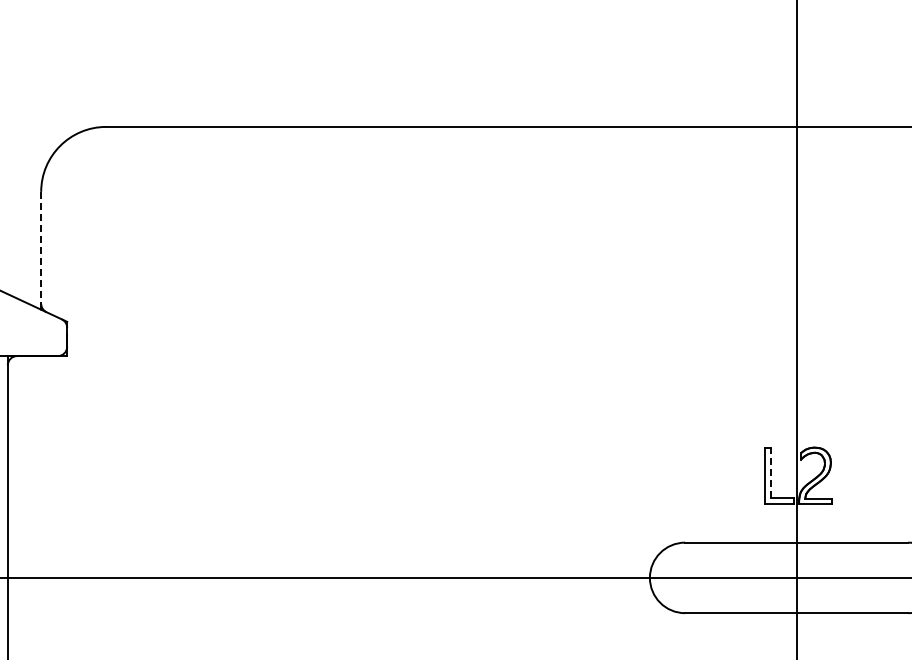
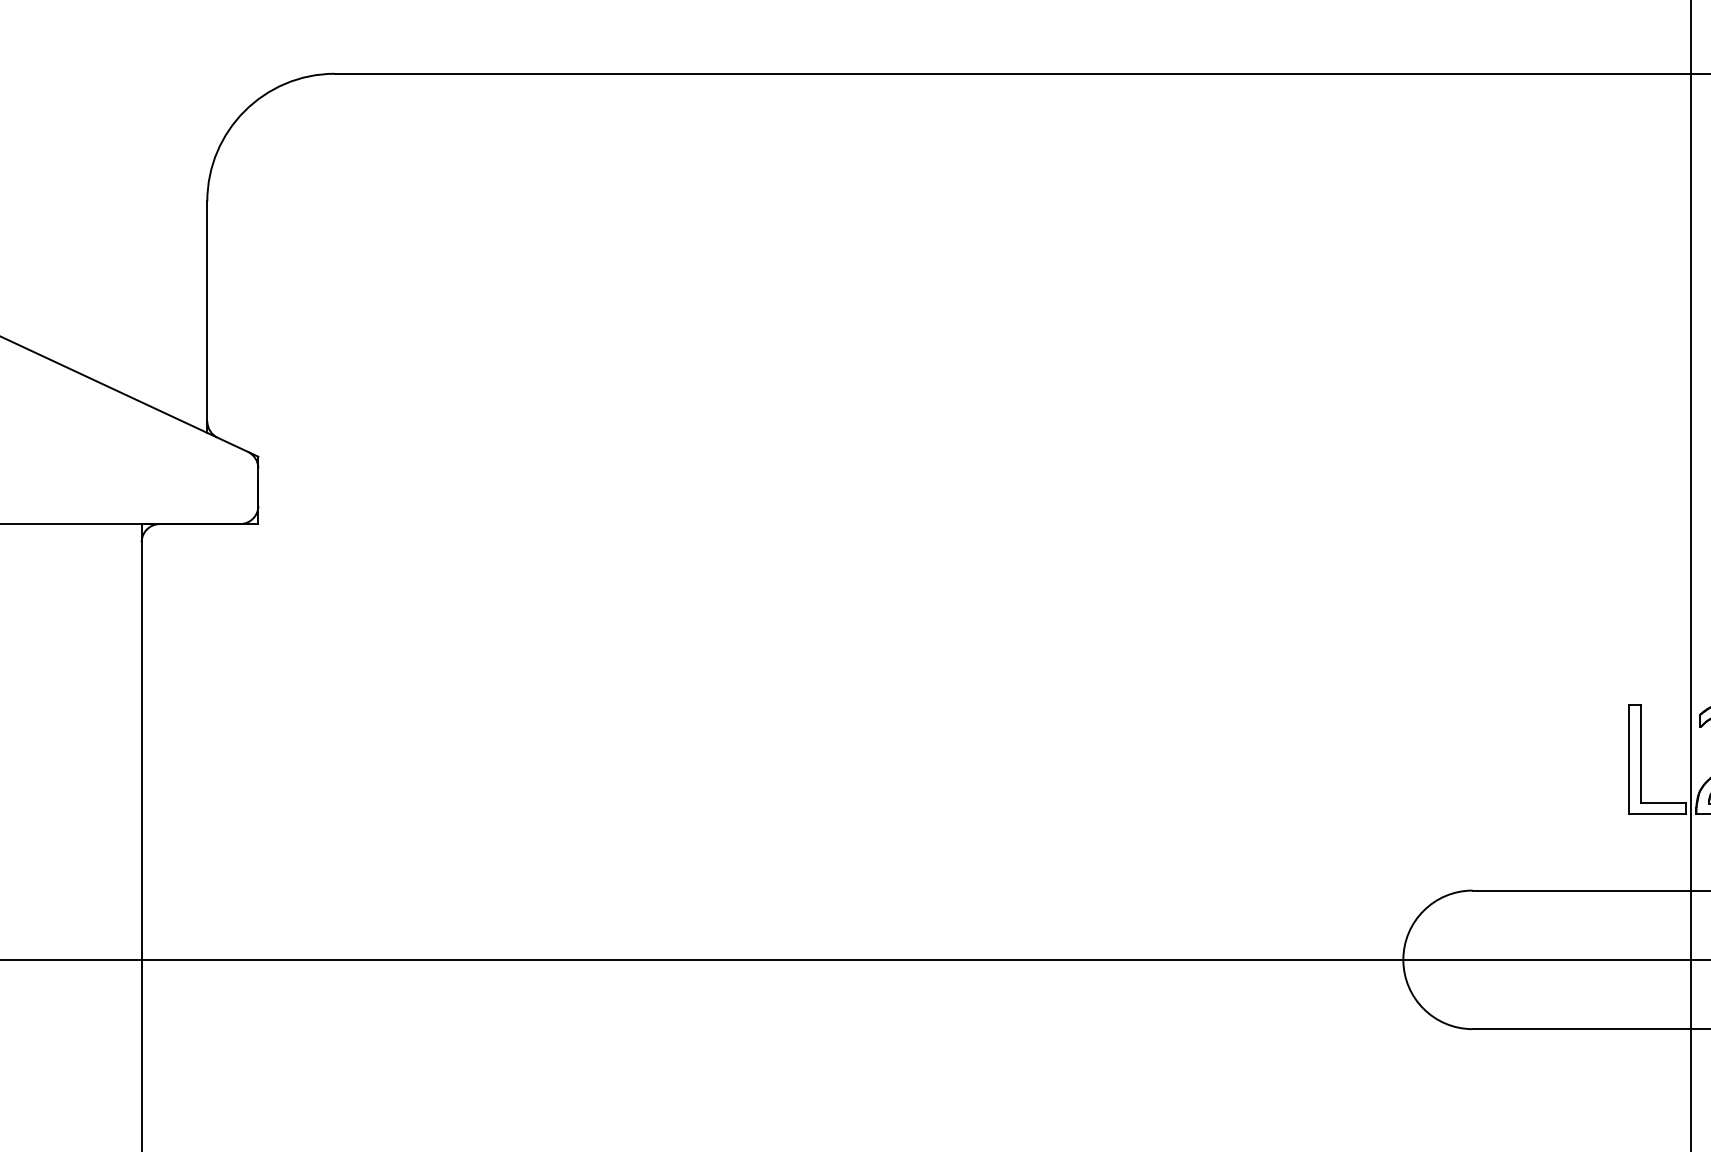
line: (41, 249) -> (207, 314), dashed -> solid
line: (770, 473) -> (1640, 754), dashed -> solid

